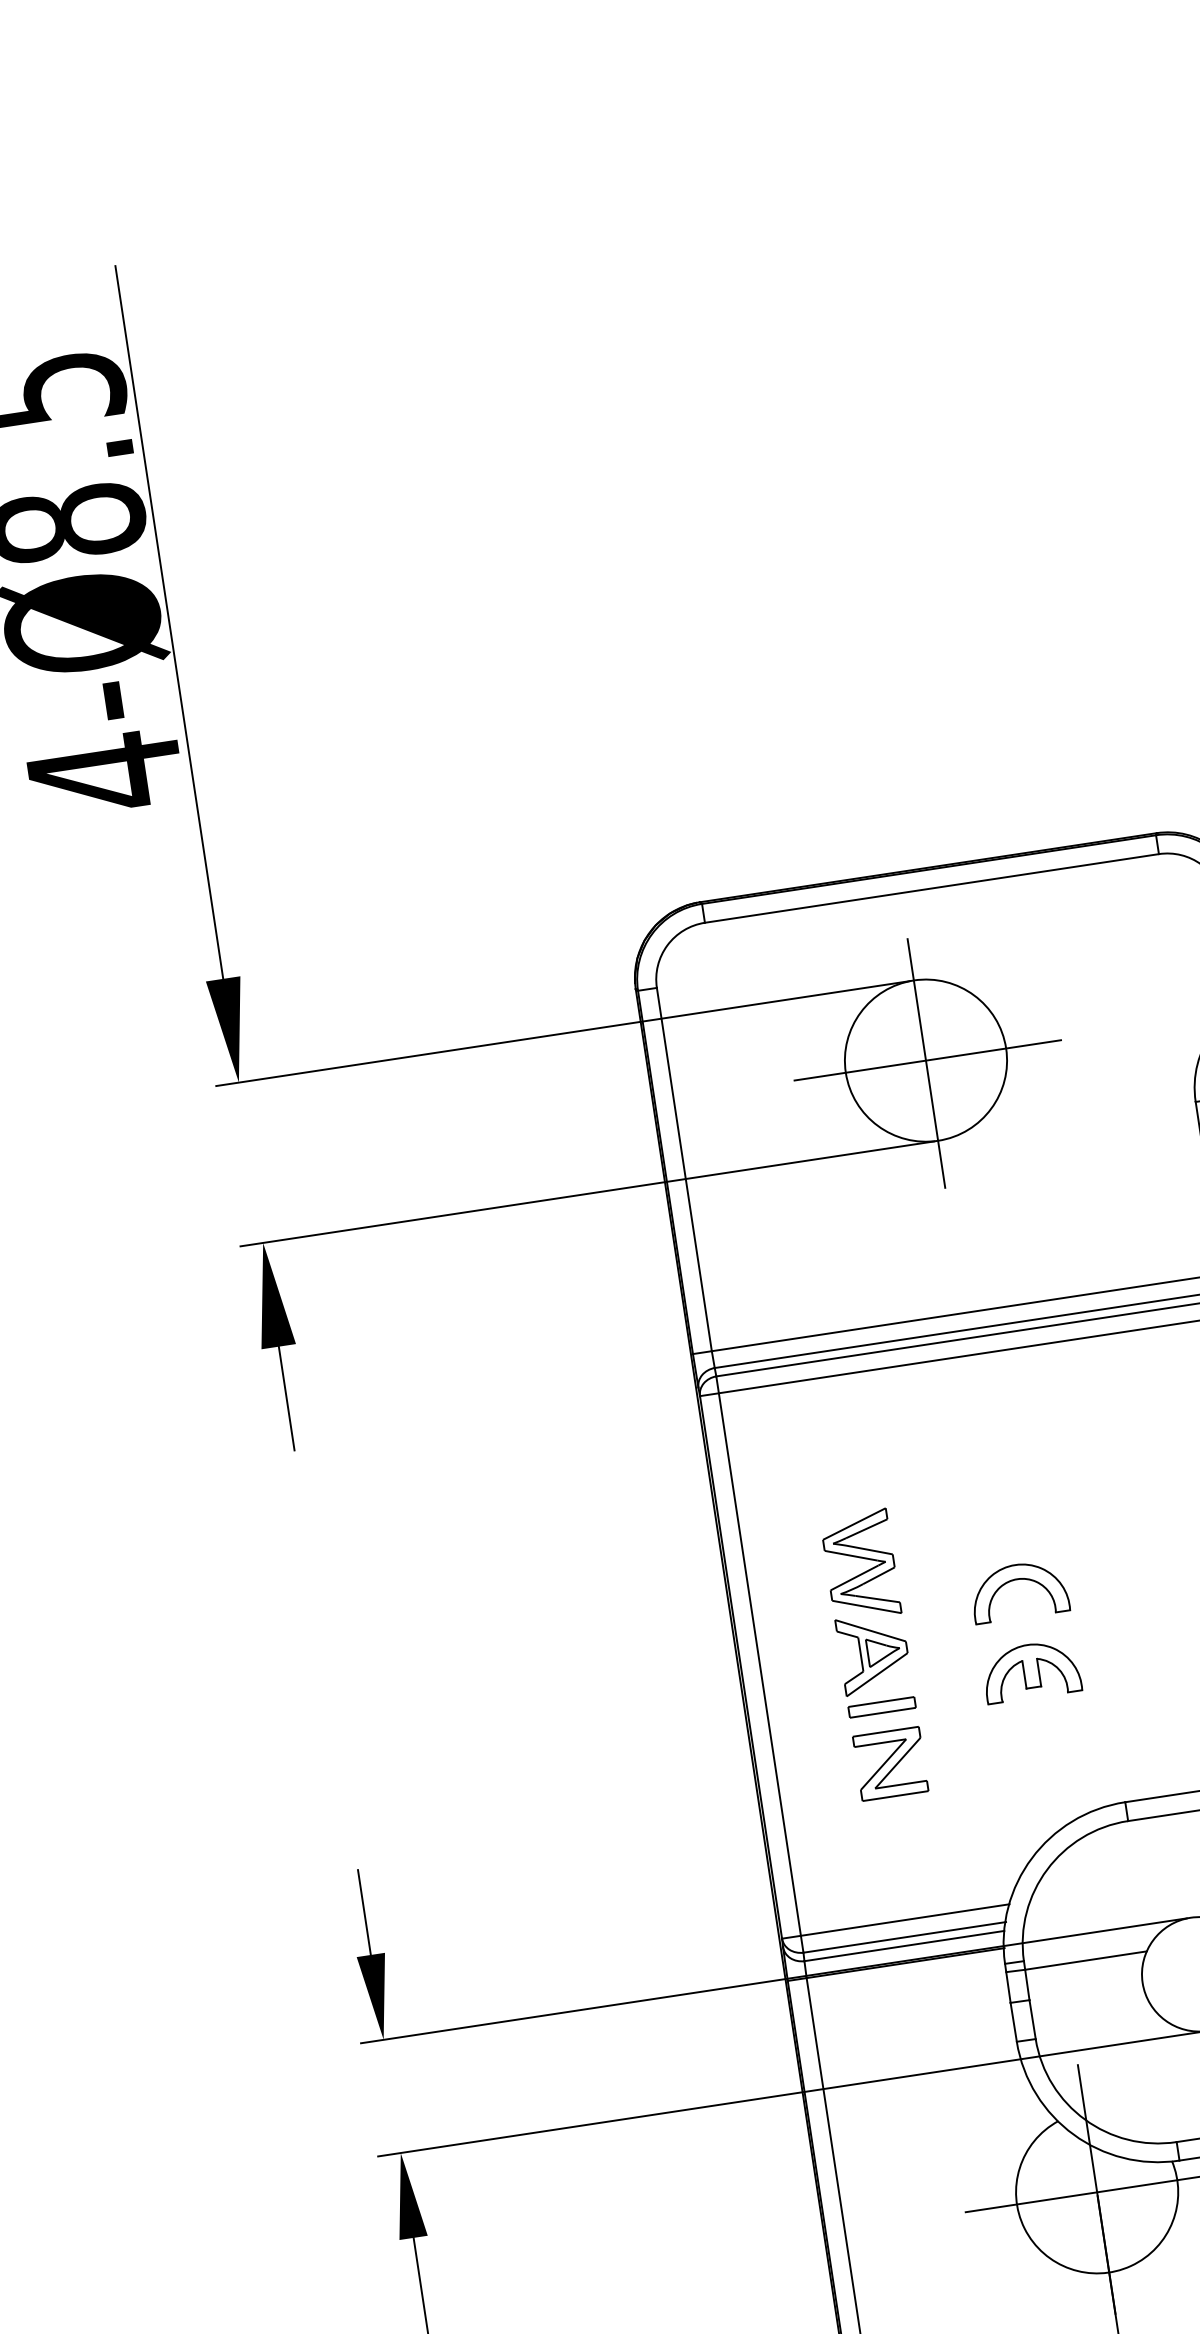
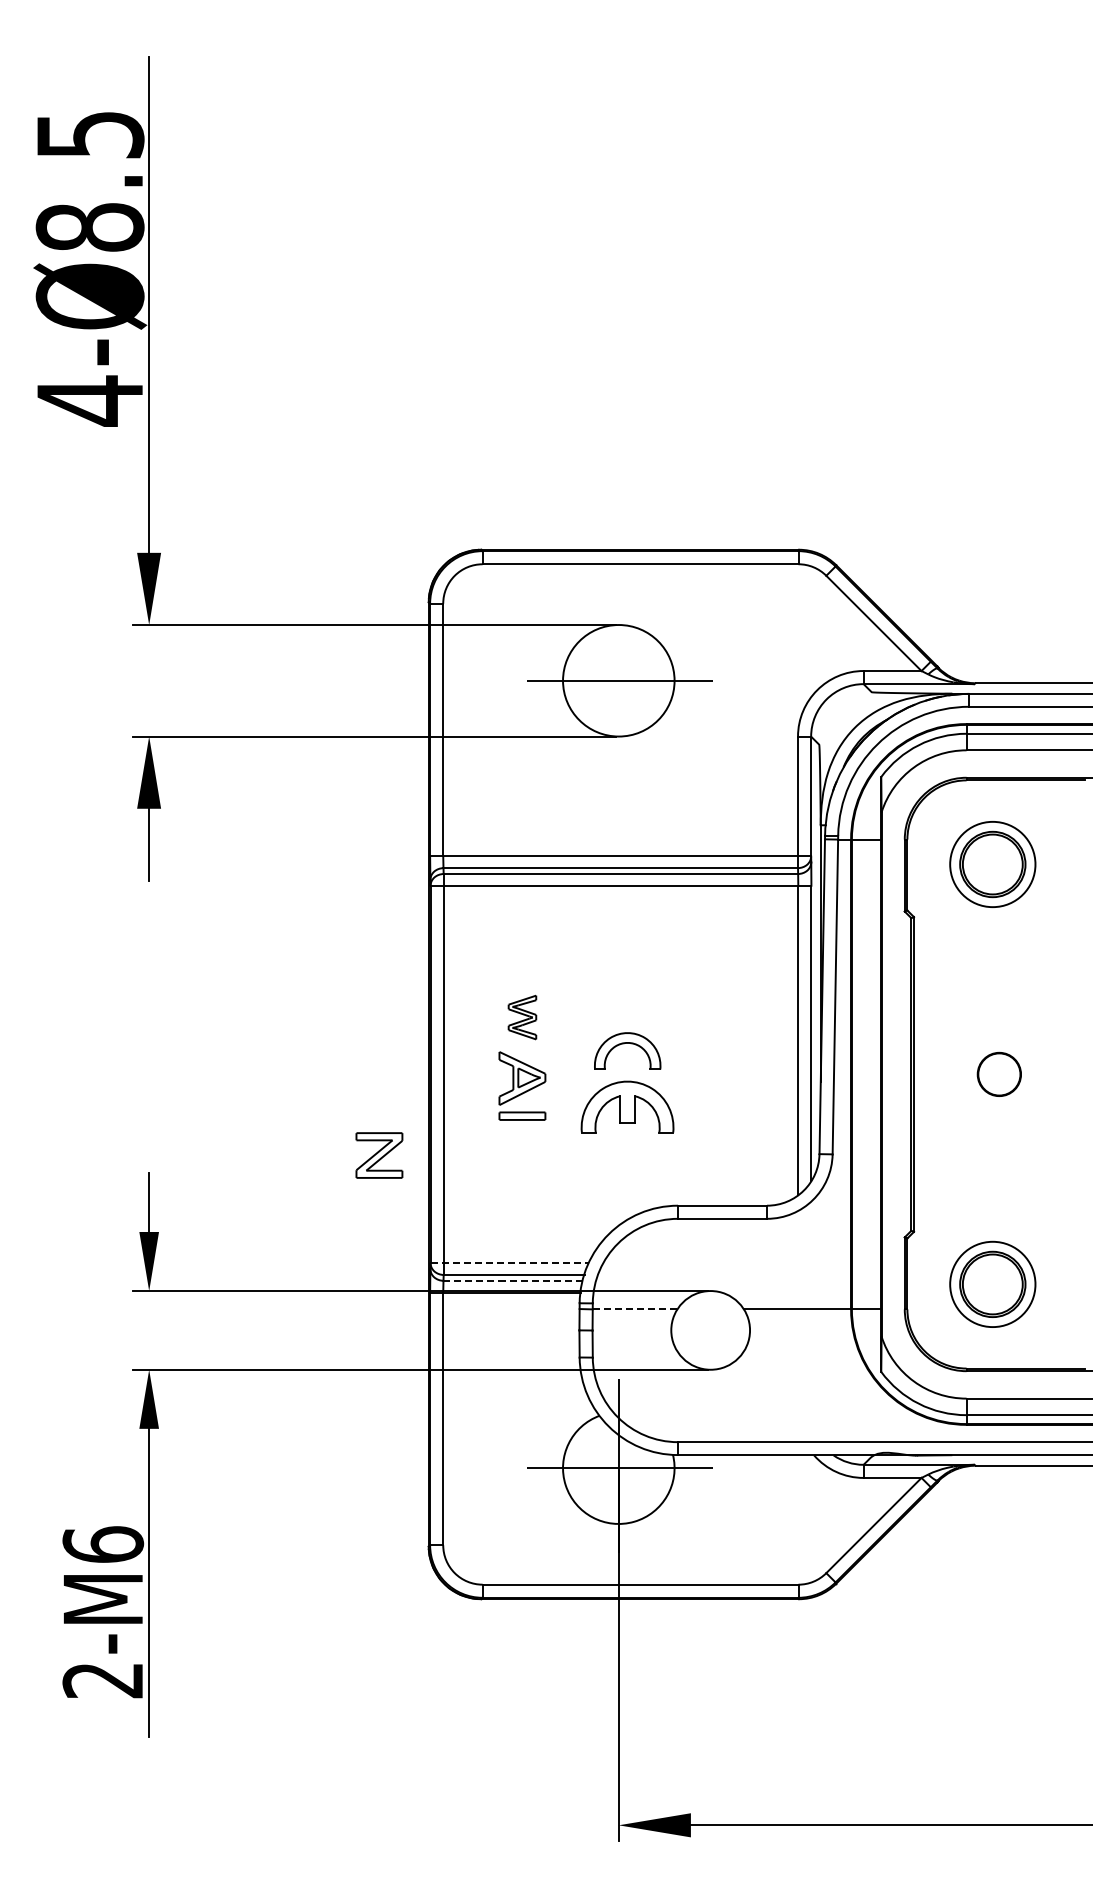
line: (925, 1063) -> (618, 682), removed
part: (860, 1565) -> (522, 1017), size x0.6
part: (1031, 1670) -> (627, 1106), size x1.4
part: (890, 1763) -> (379, 1155), moved
line: (896, 1921) -> (510, 1263), solid -> dashed
line: (904, 1945) -> (513, 1280), solid -> dashed
line: (1086, 1960) -> (635, 1309), solid -> dashed

